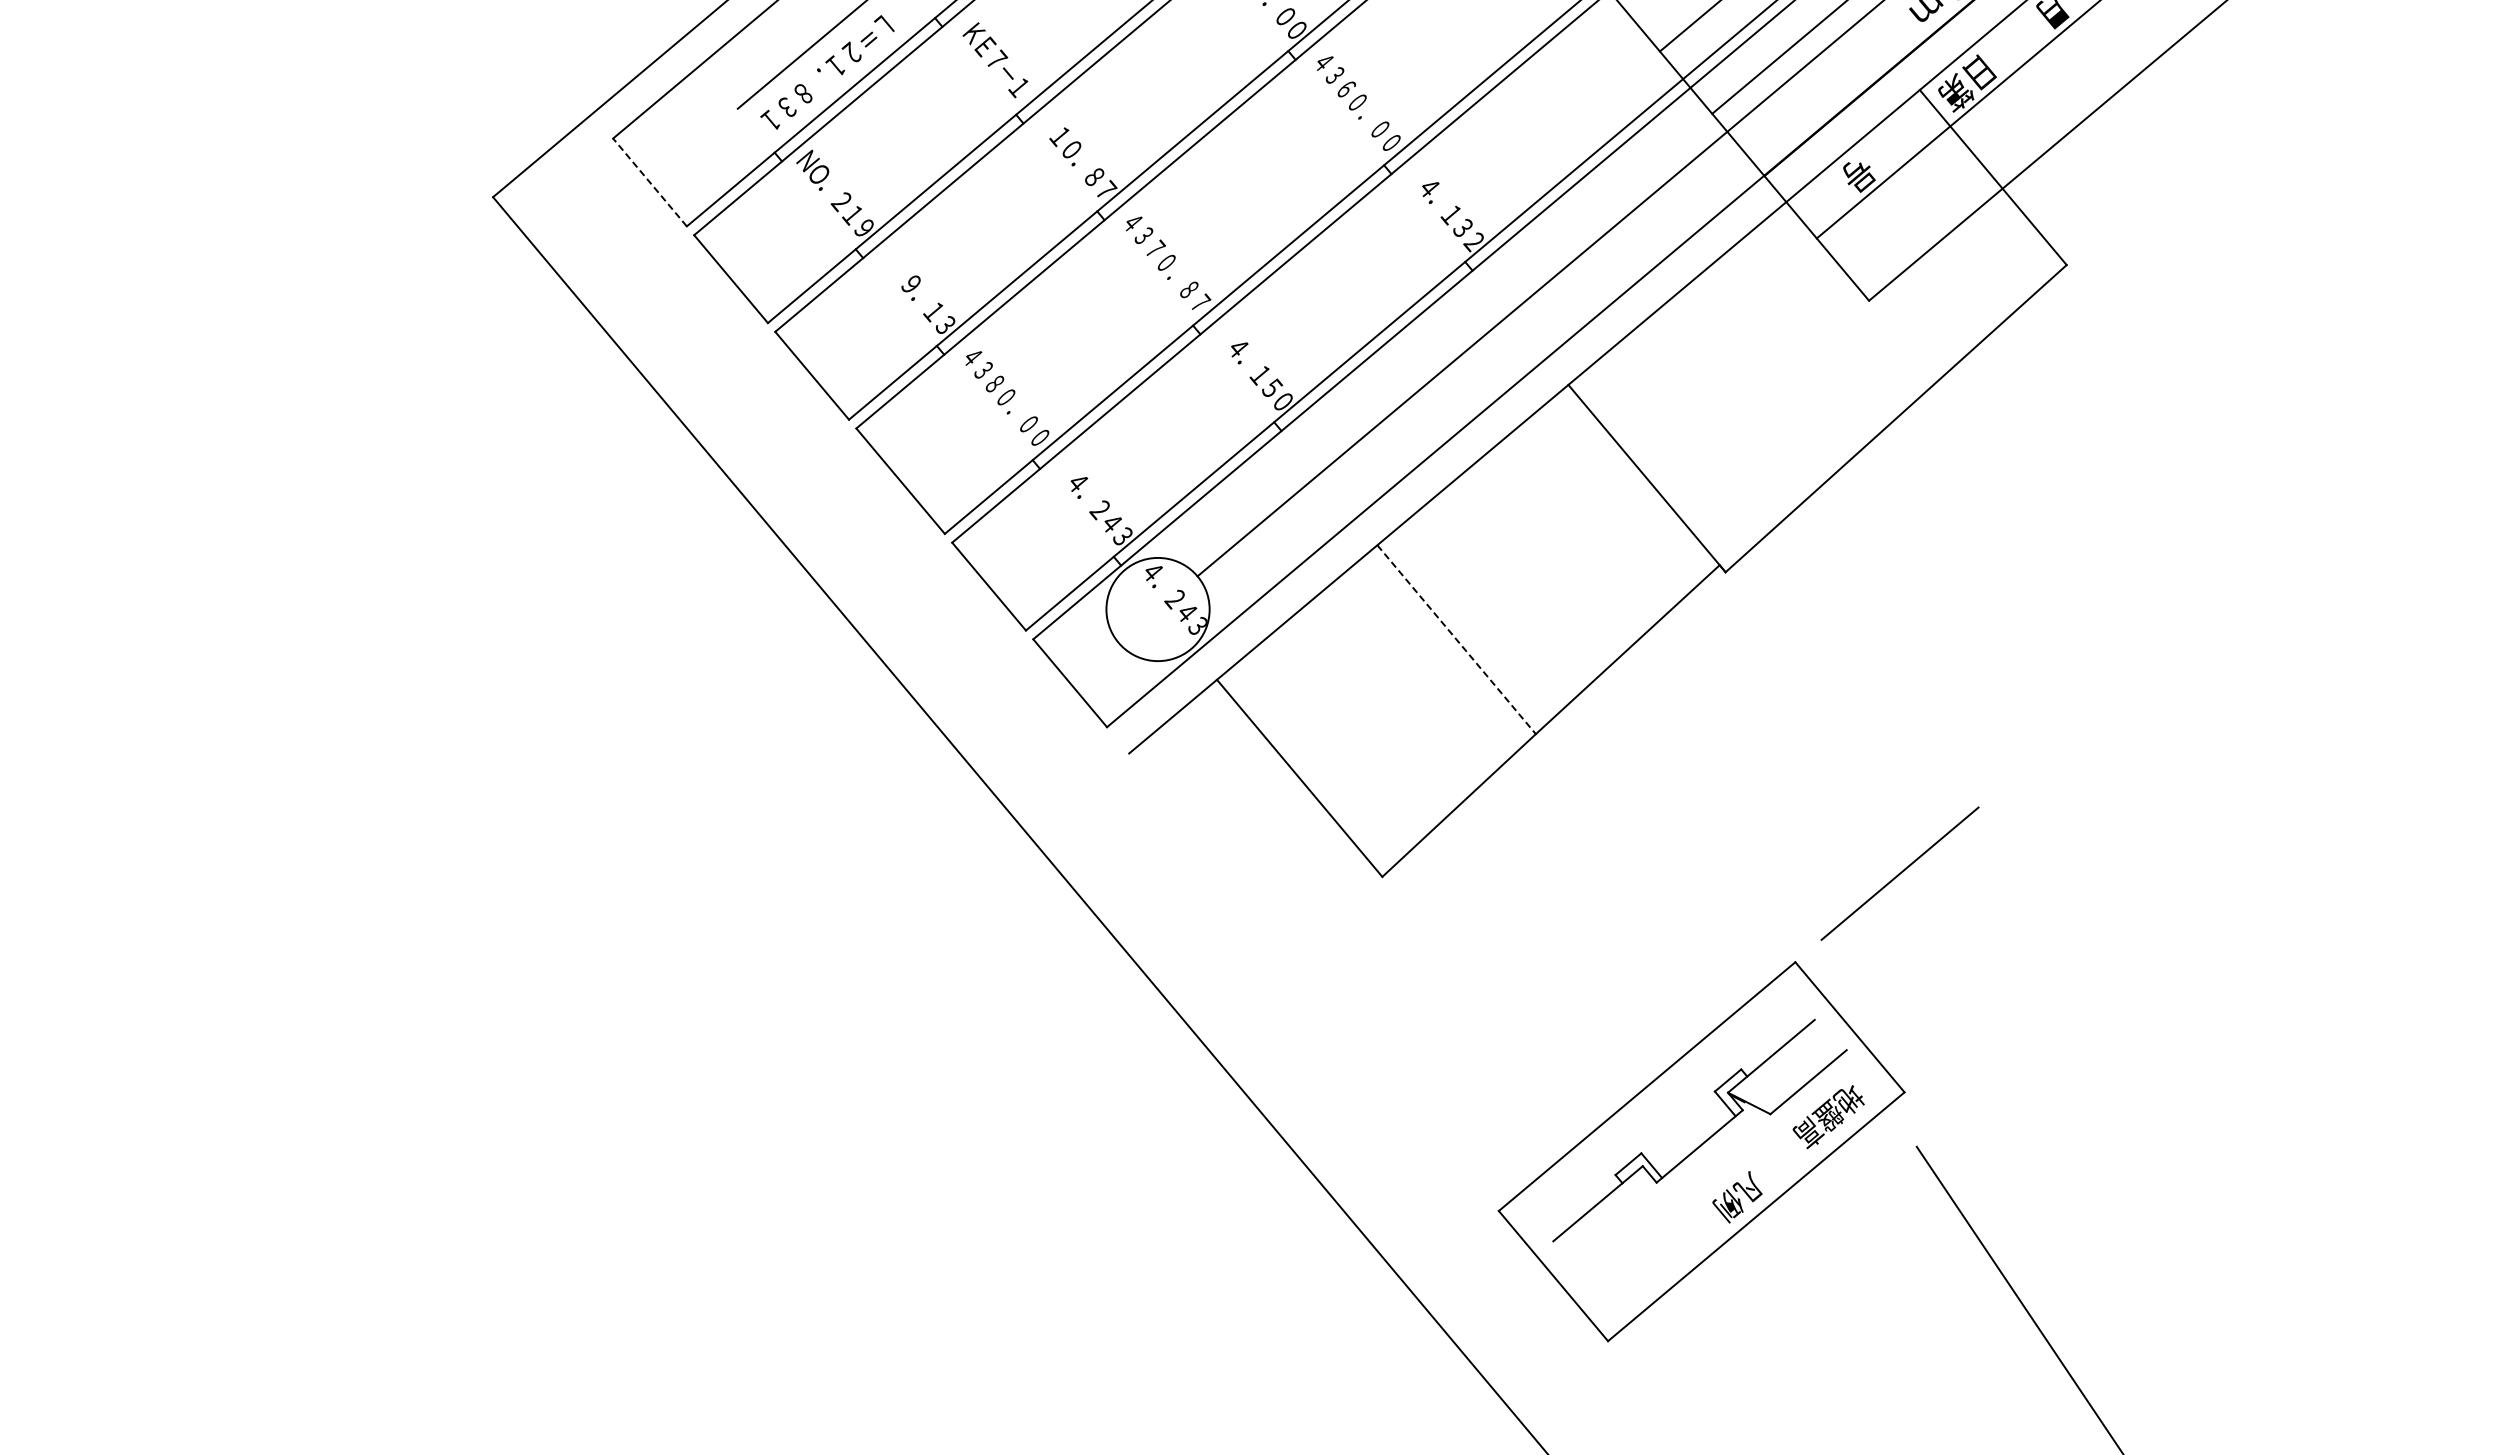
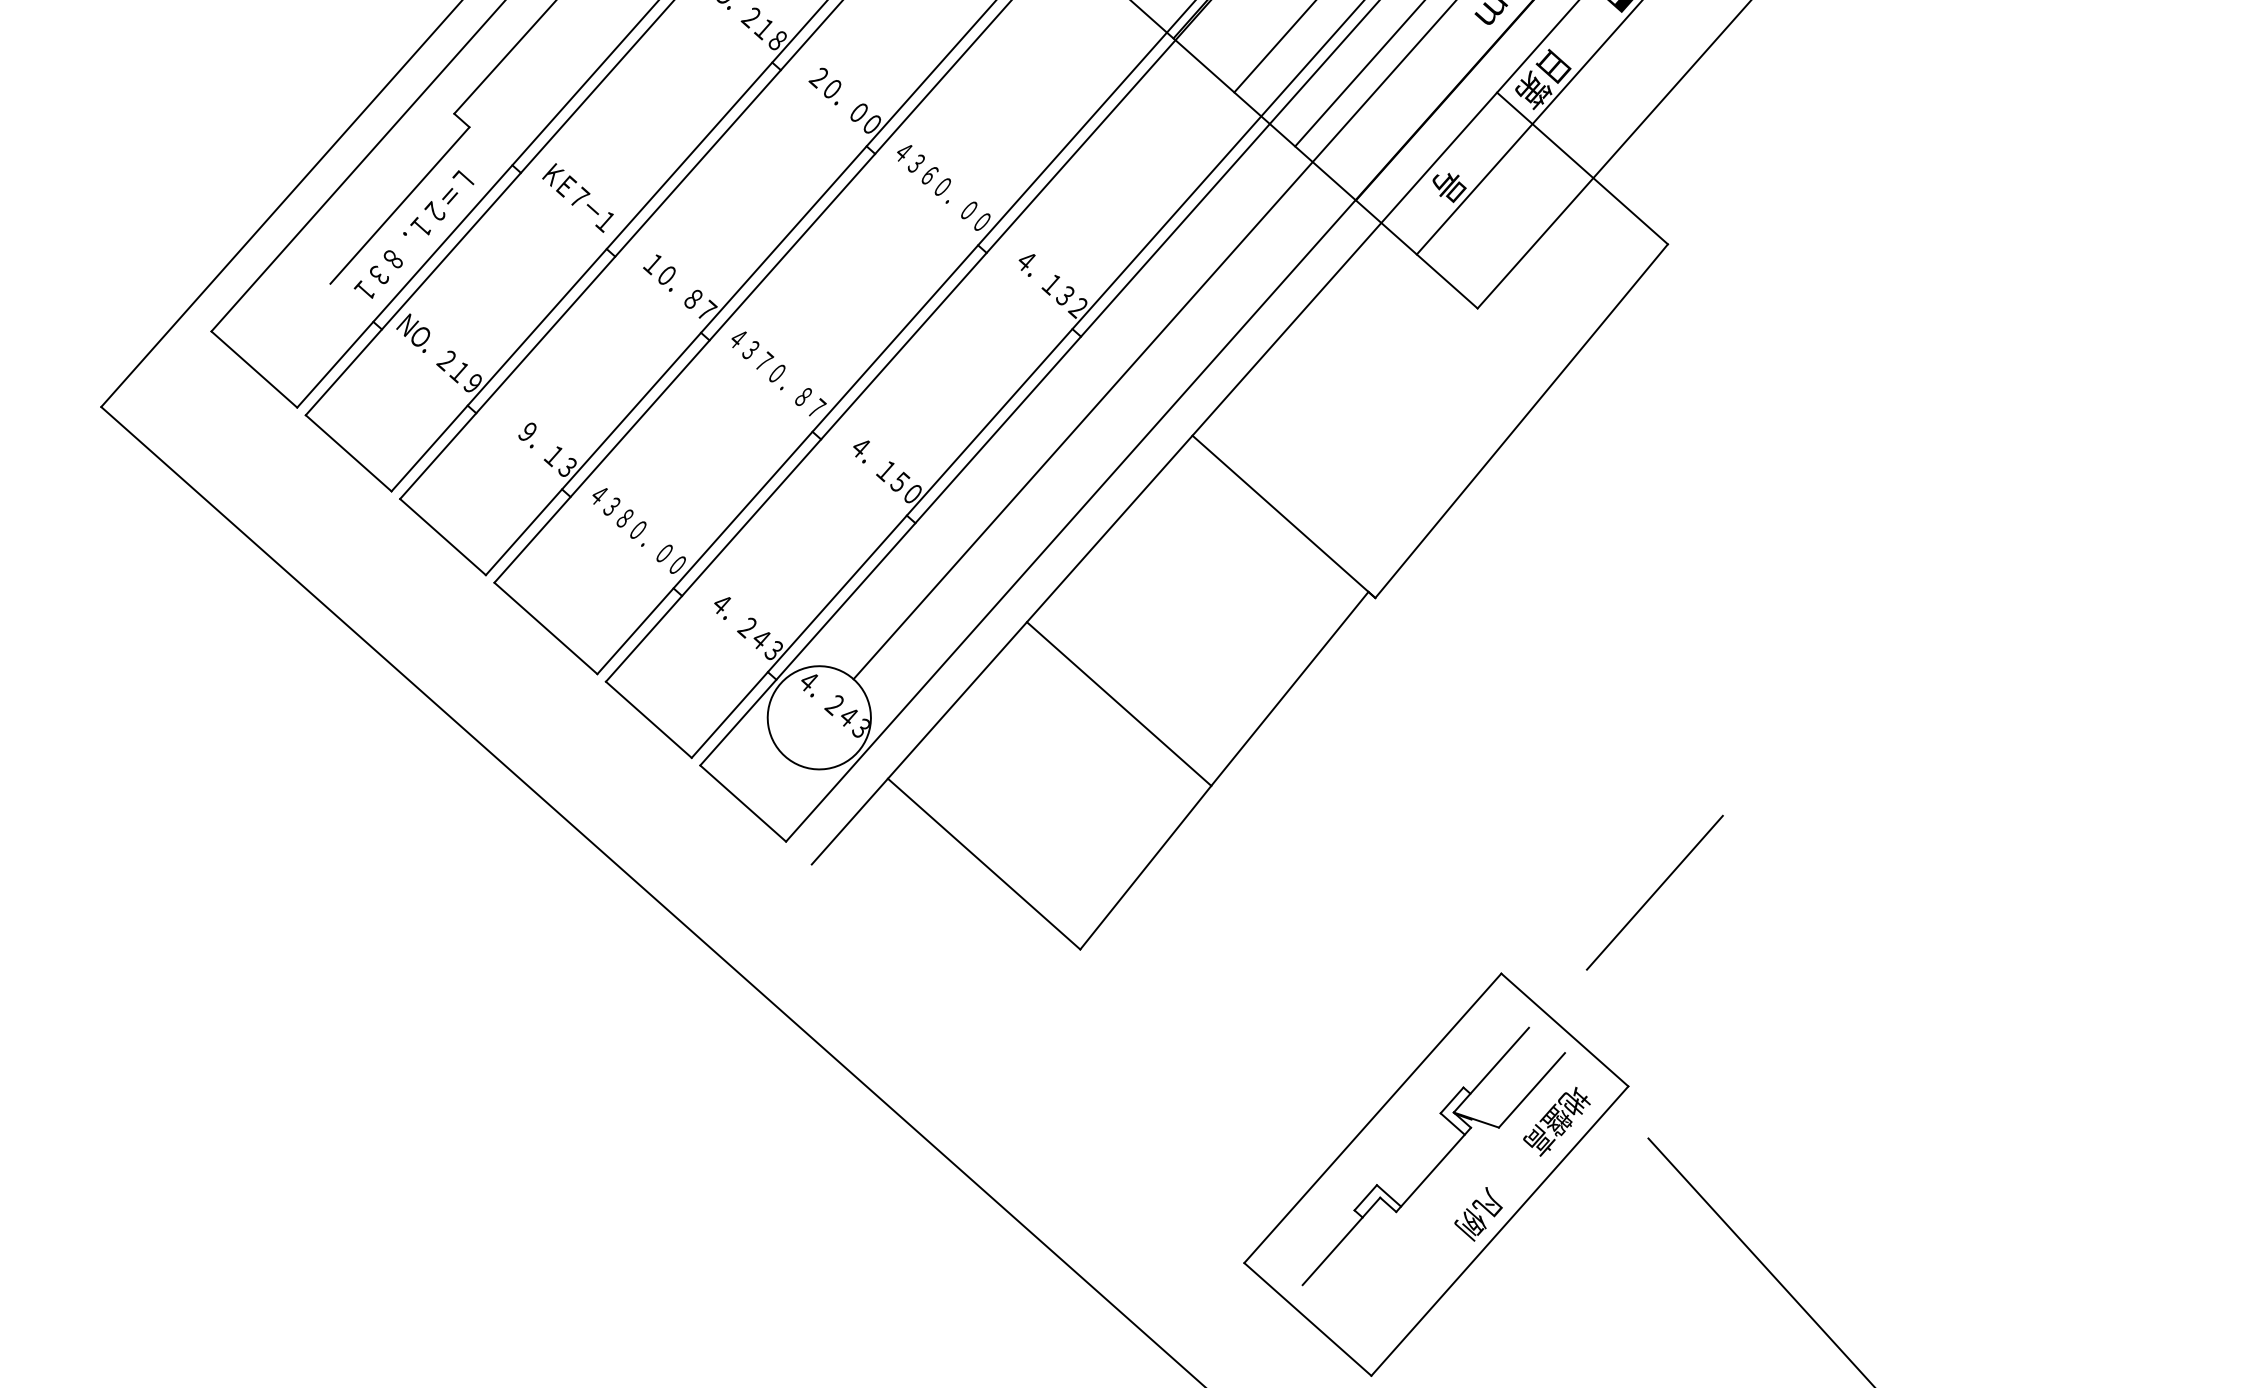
line: (649, 182) -> (253, 369), dashed -> solid
line: (1456, 640) -> (1119, 704), dashed -> solid
line: (1899, 873) -> (1654, 892), moved

